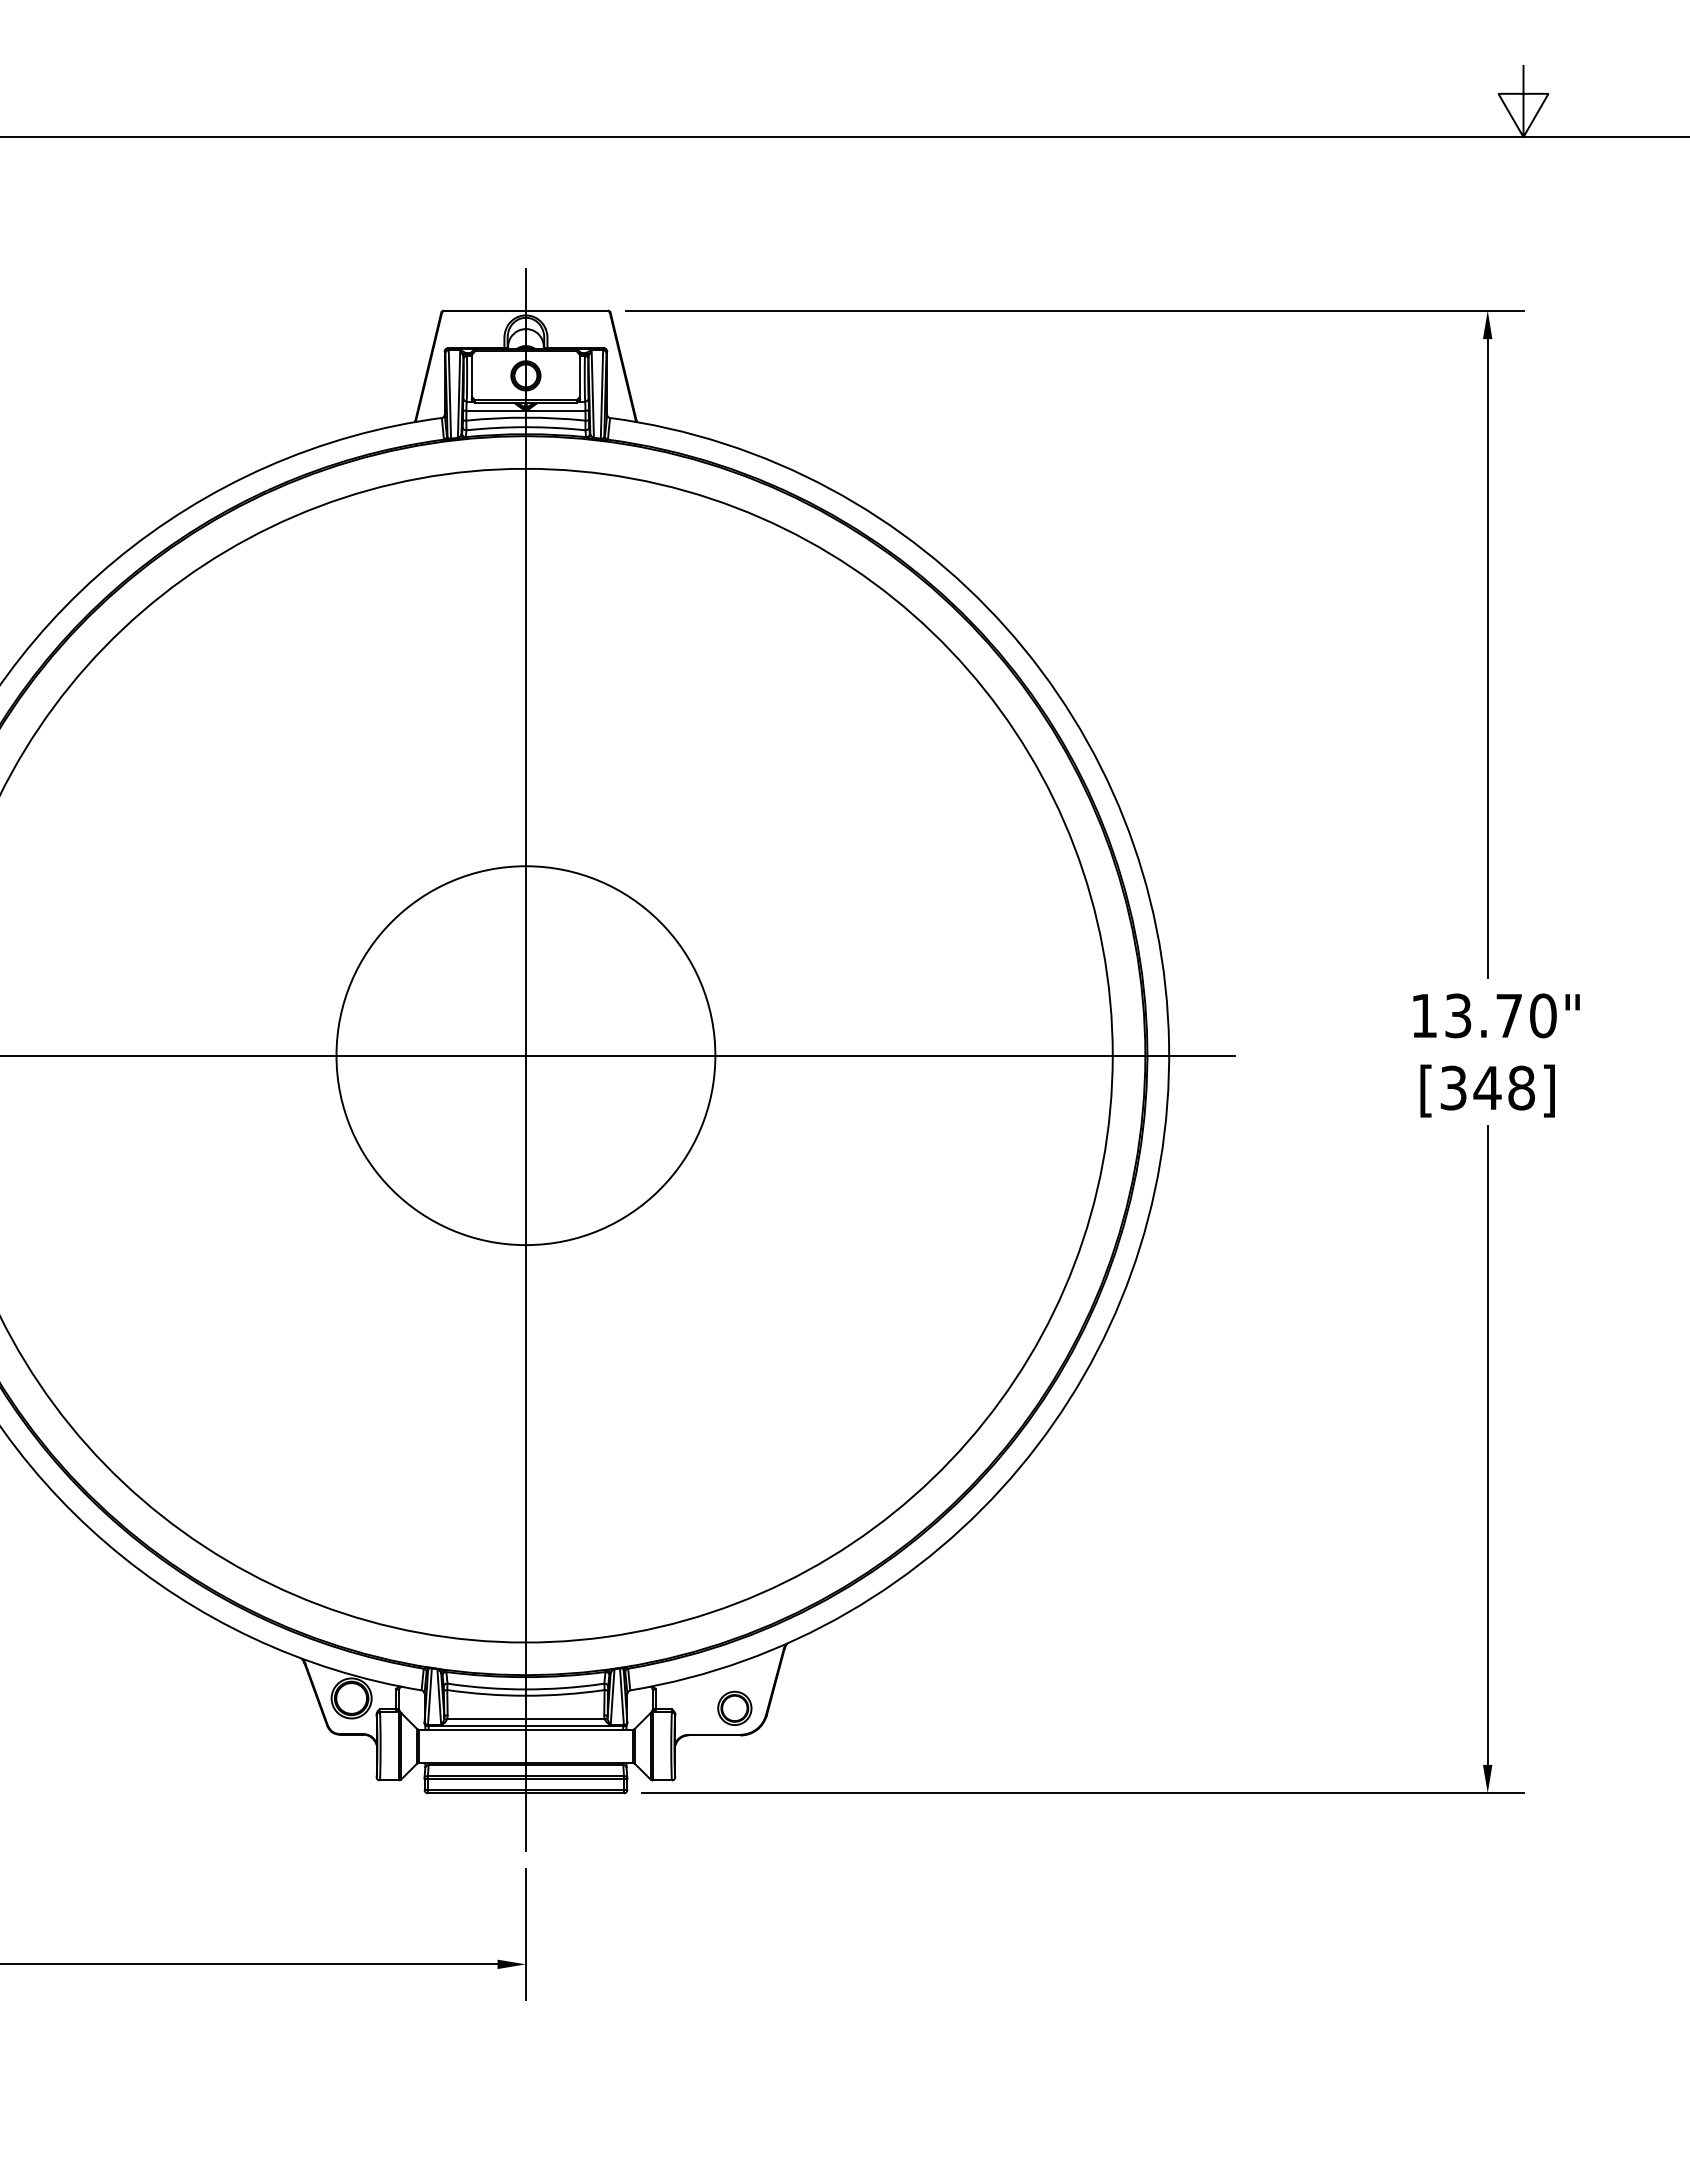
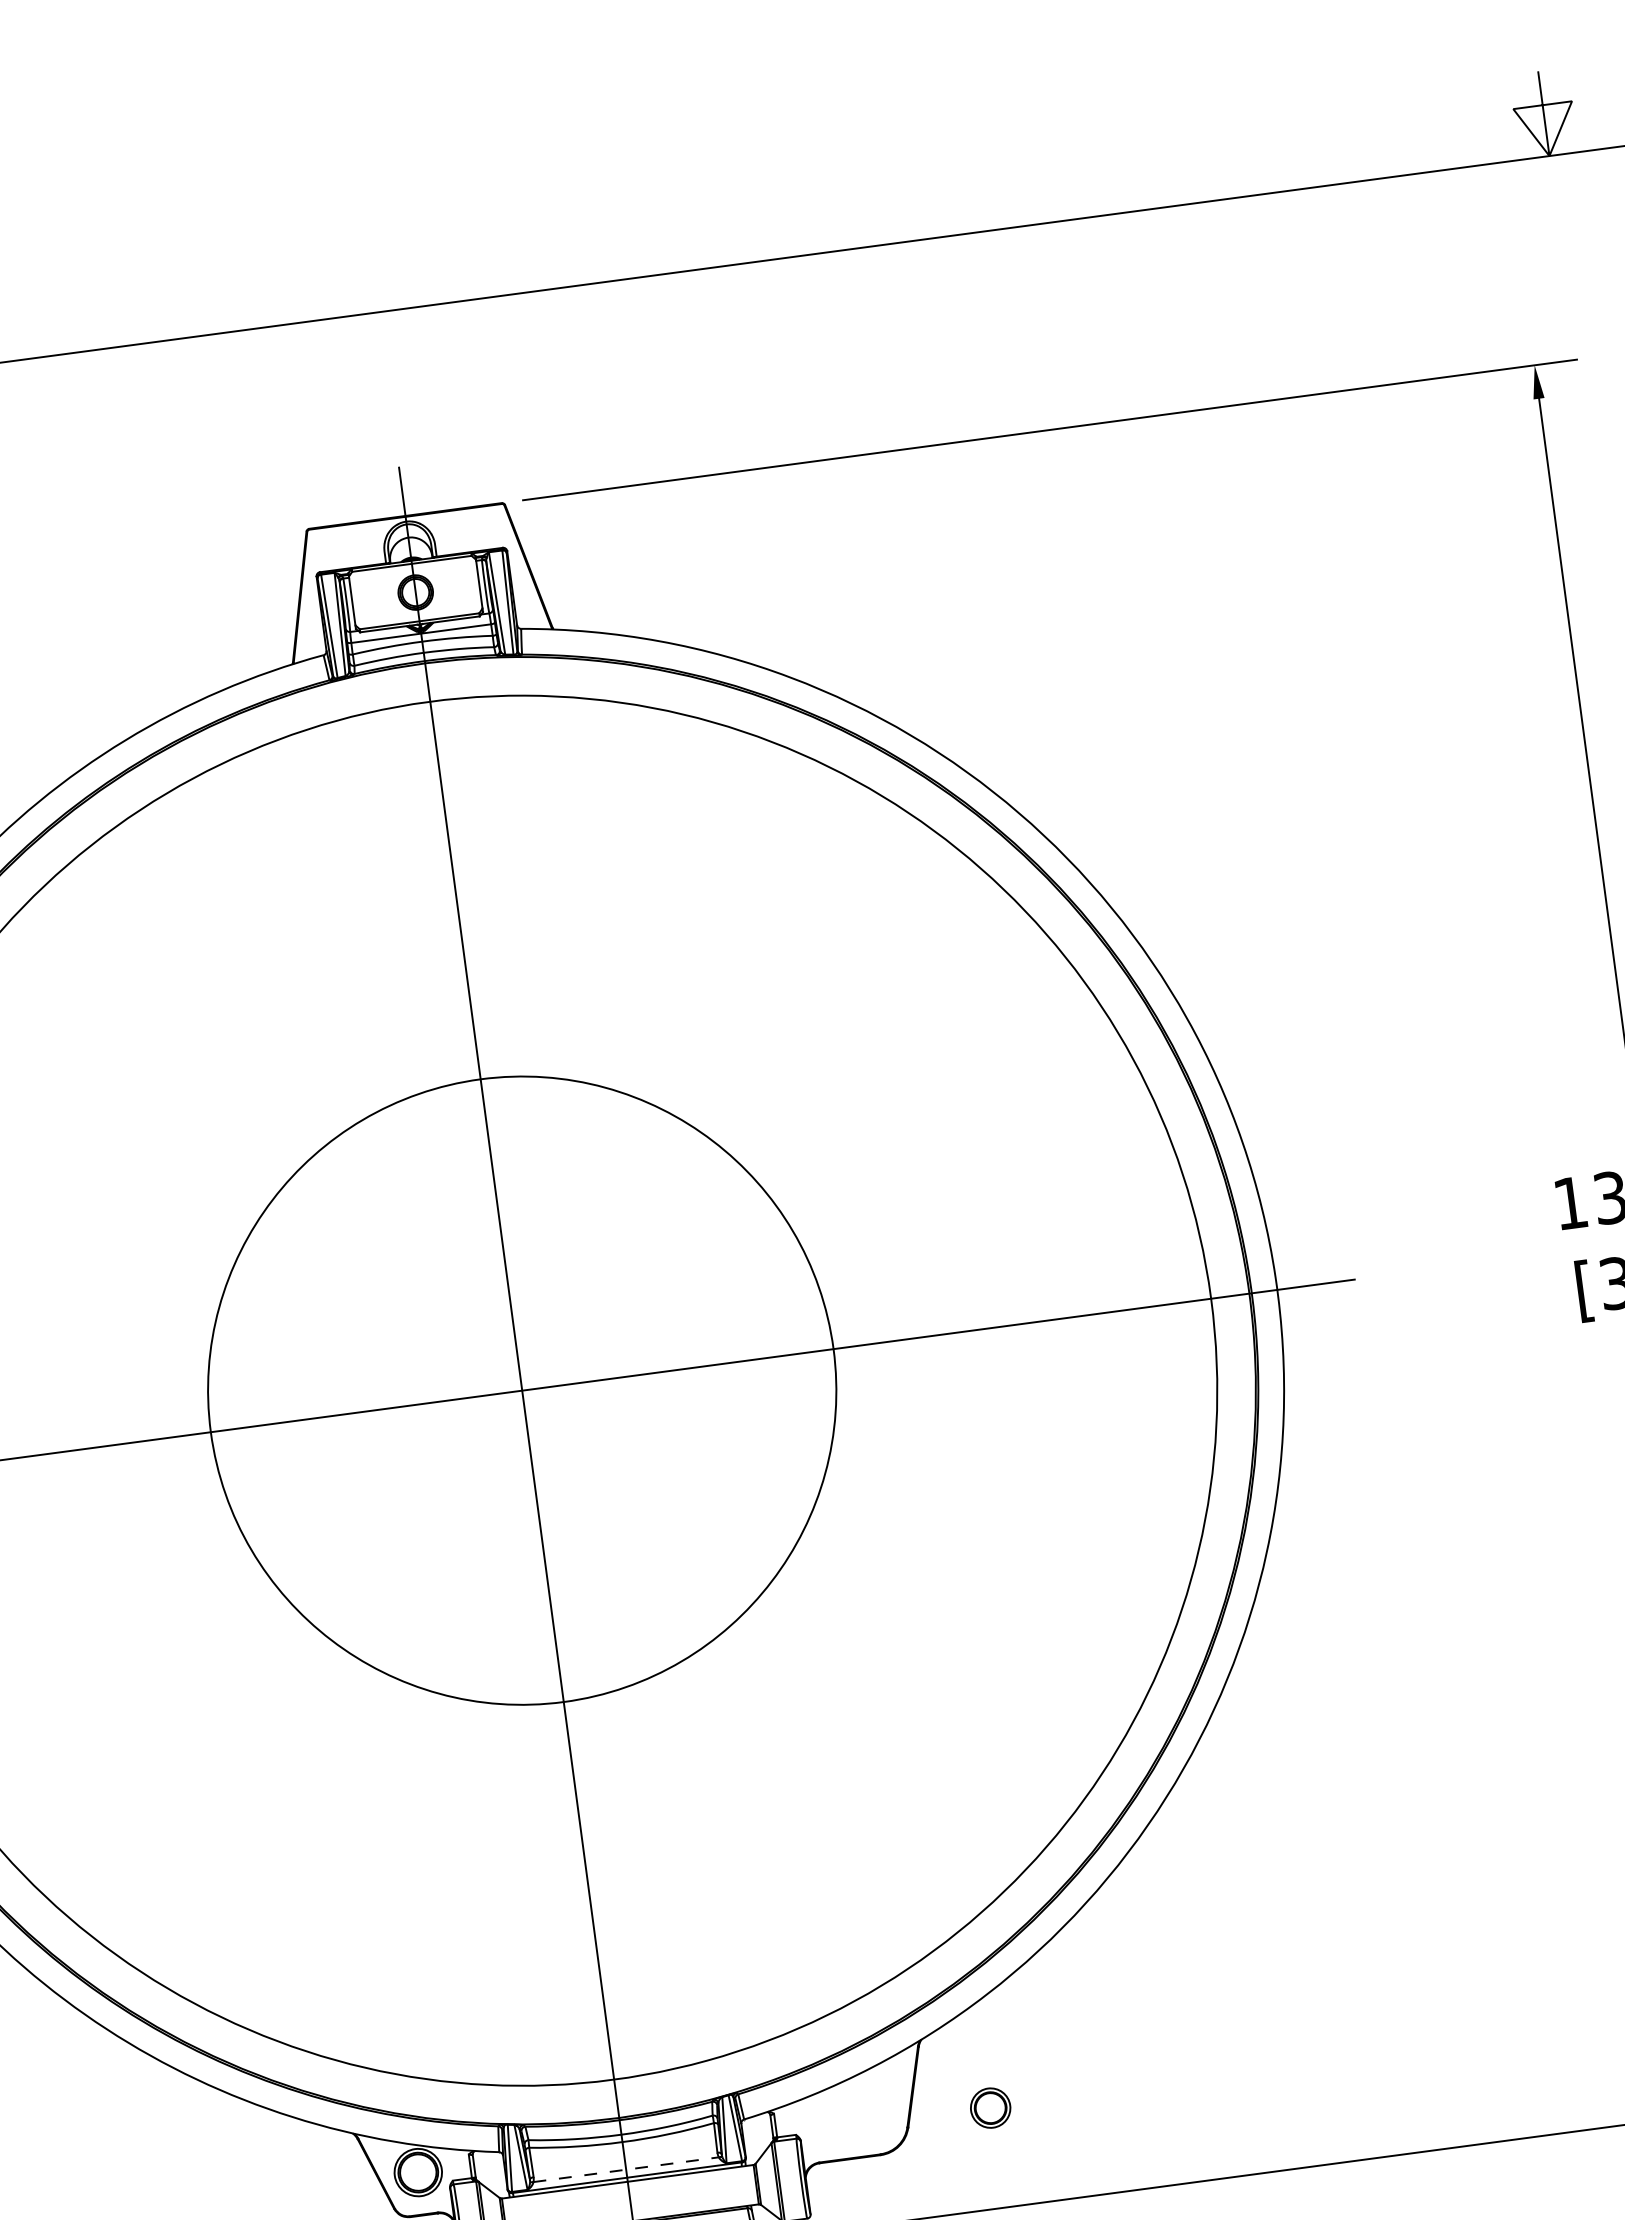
circle: (525, 1055) -> (521, 1390), size x1.4
part: (734, 1707) -> (990, 2107), moved
line: (525, 1719) -> (625, 2170), solid -> dashed

